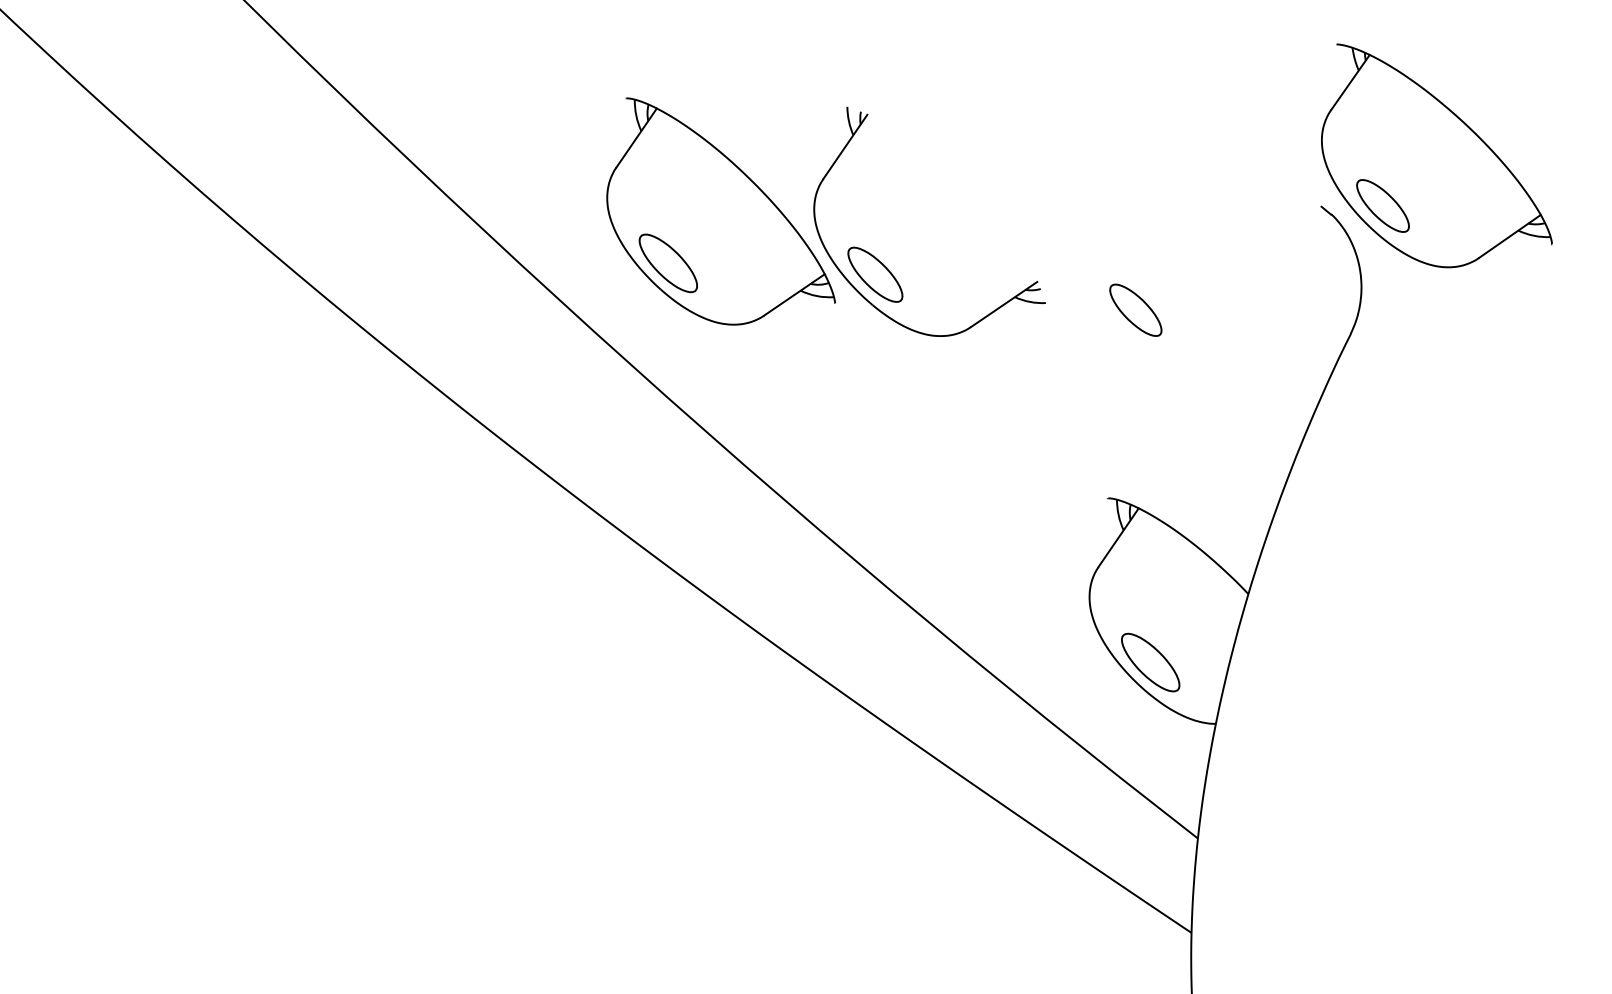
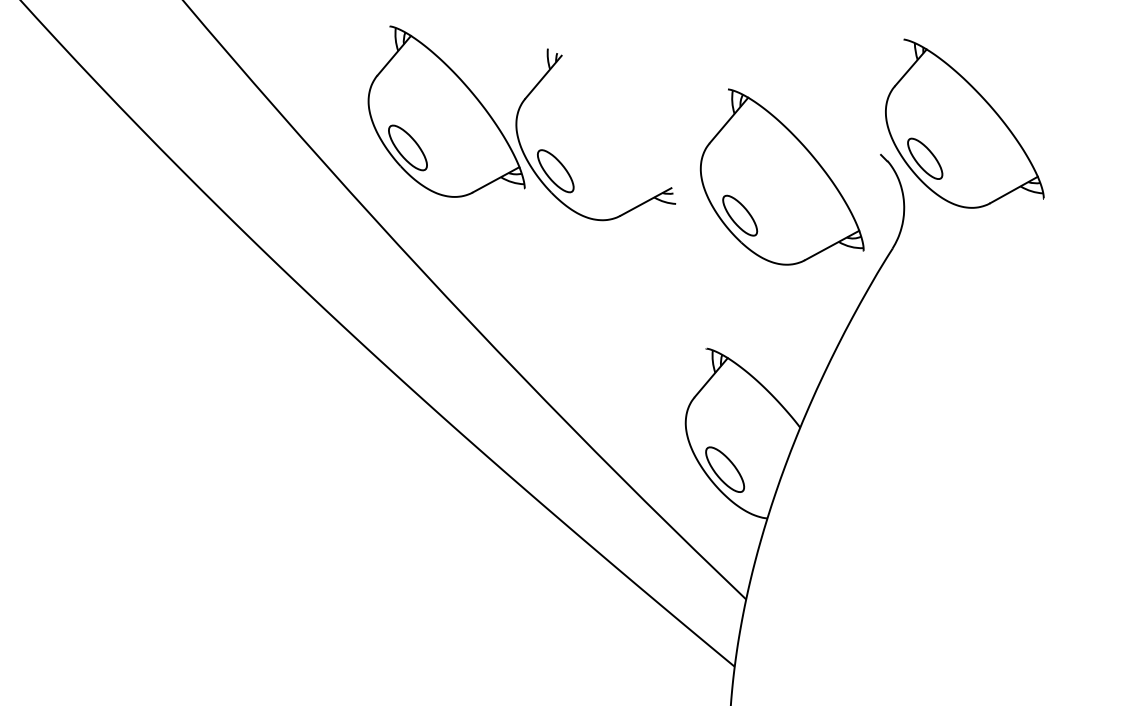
part: (1192, 254) -> (784, 179), added

